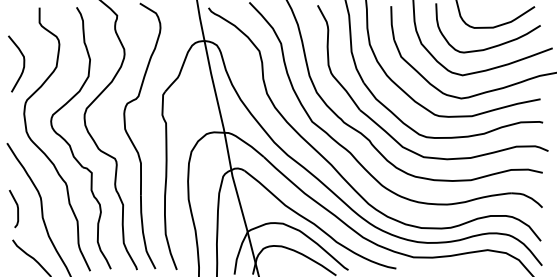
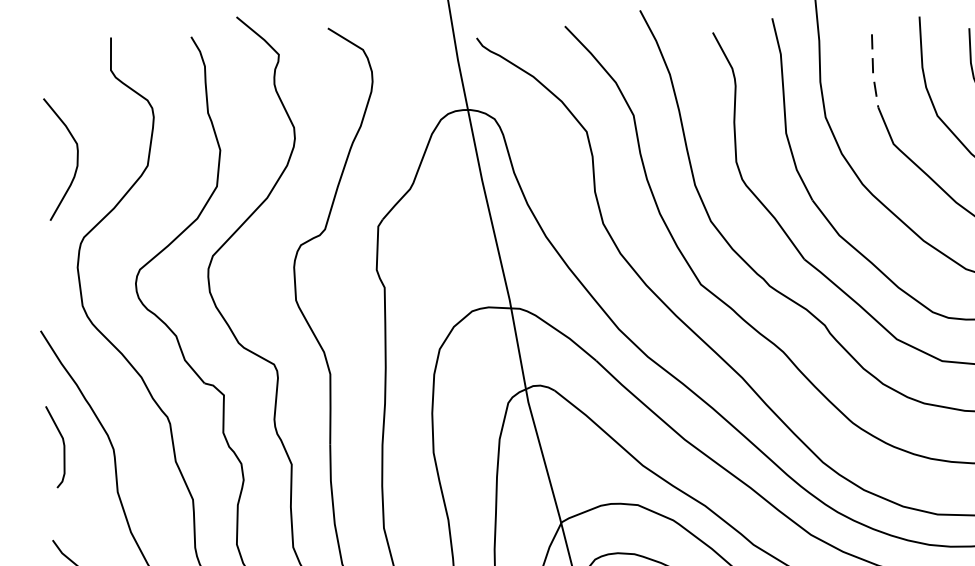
line: (391, 23) -> (872, 71), solid -> dashed
curve: (16, 206) -> (60, 441), moved

